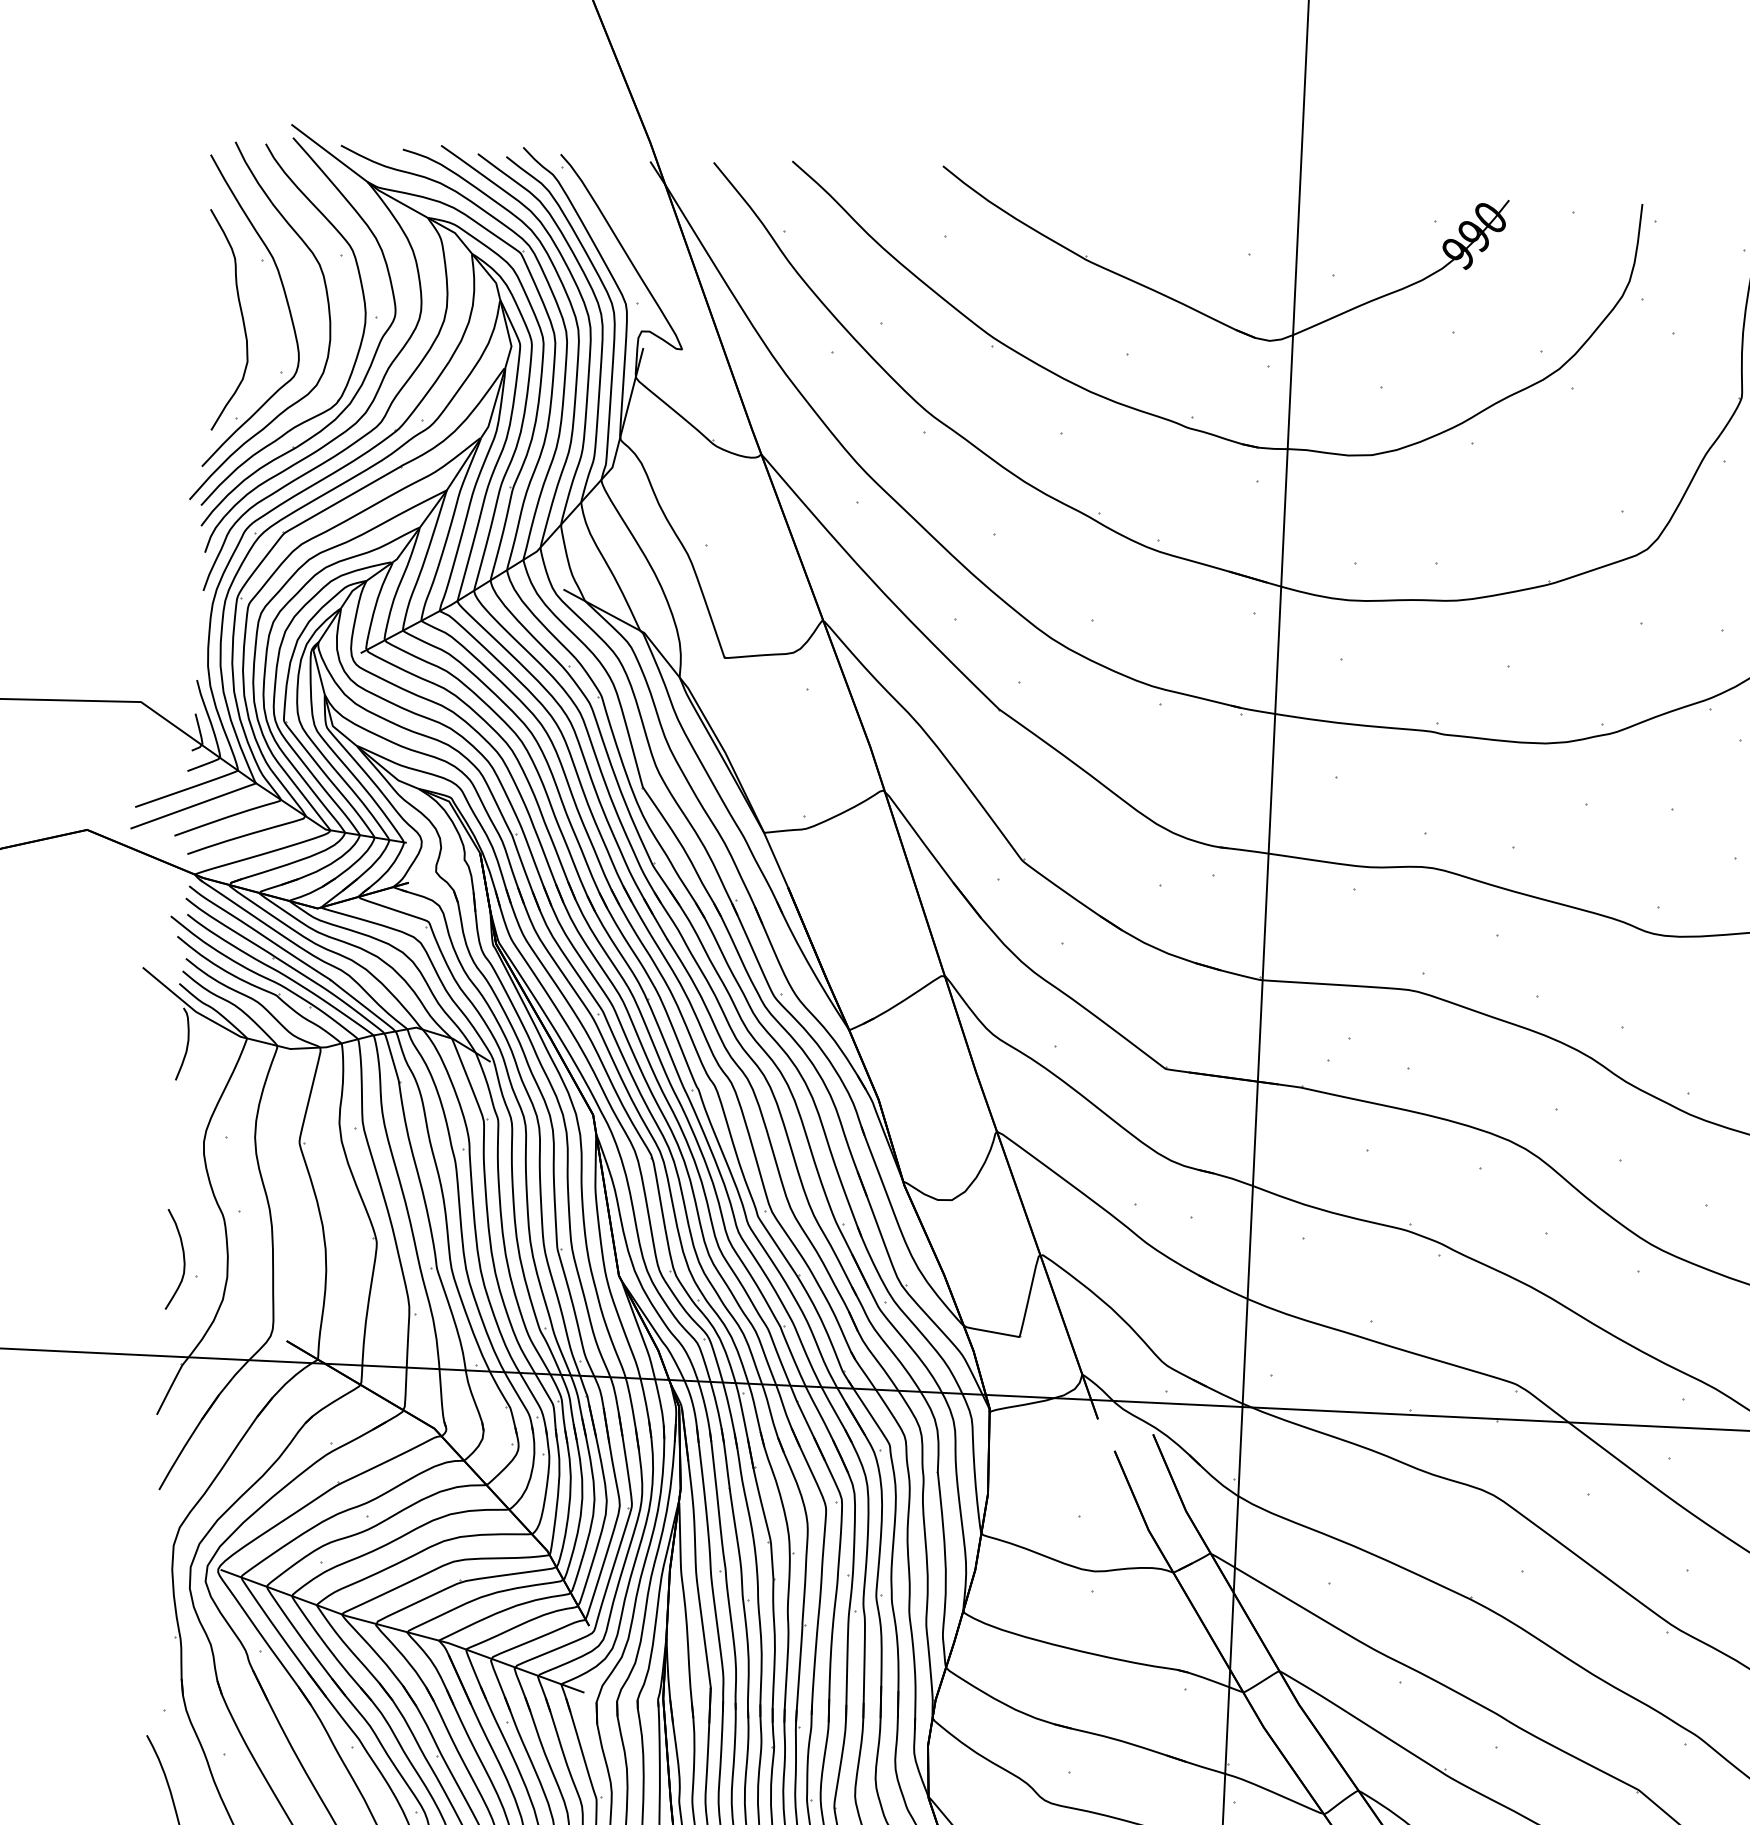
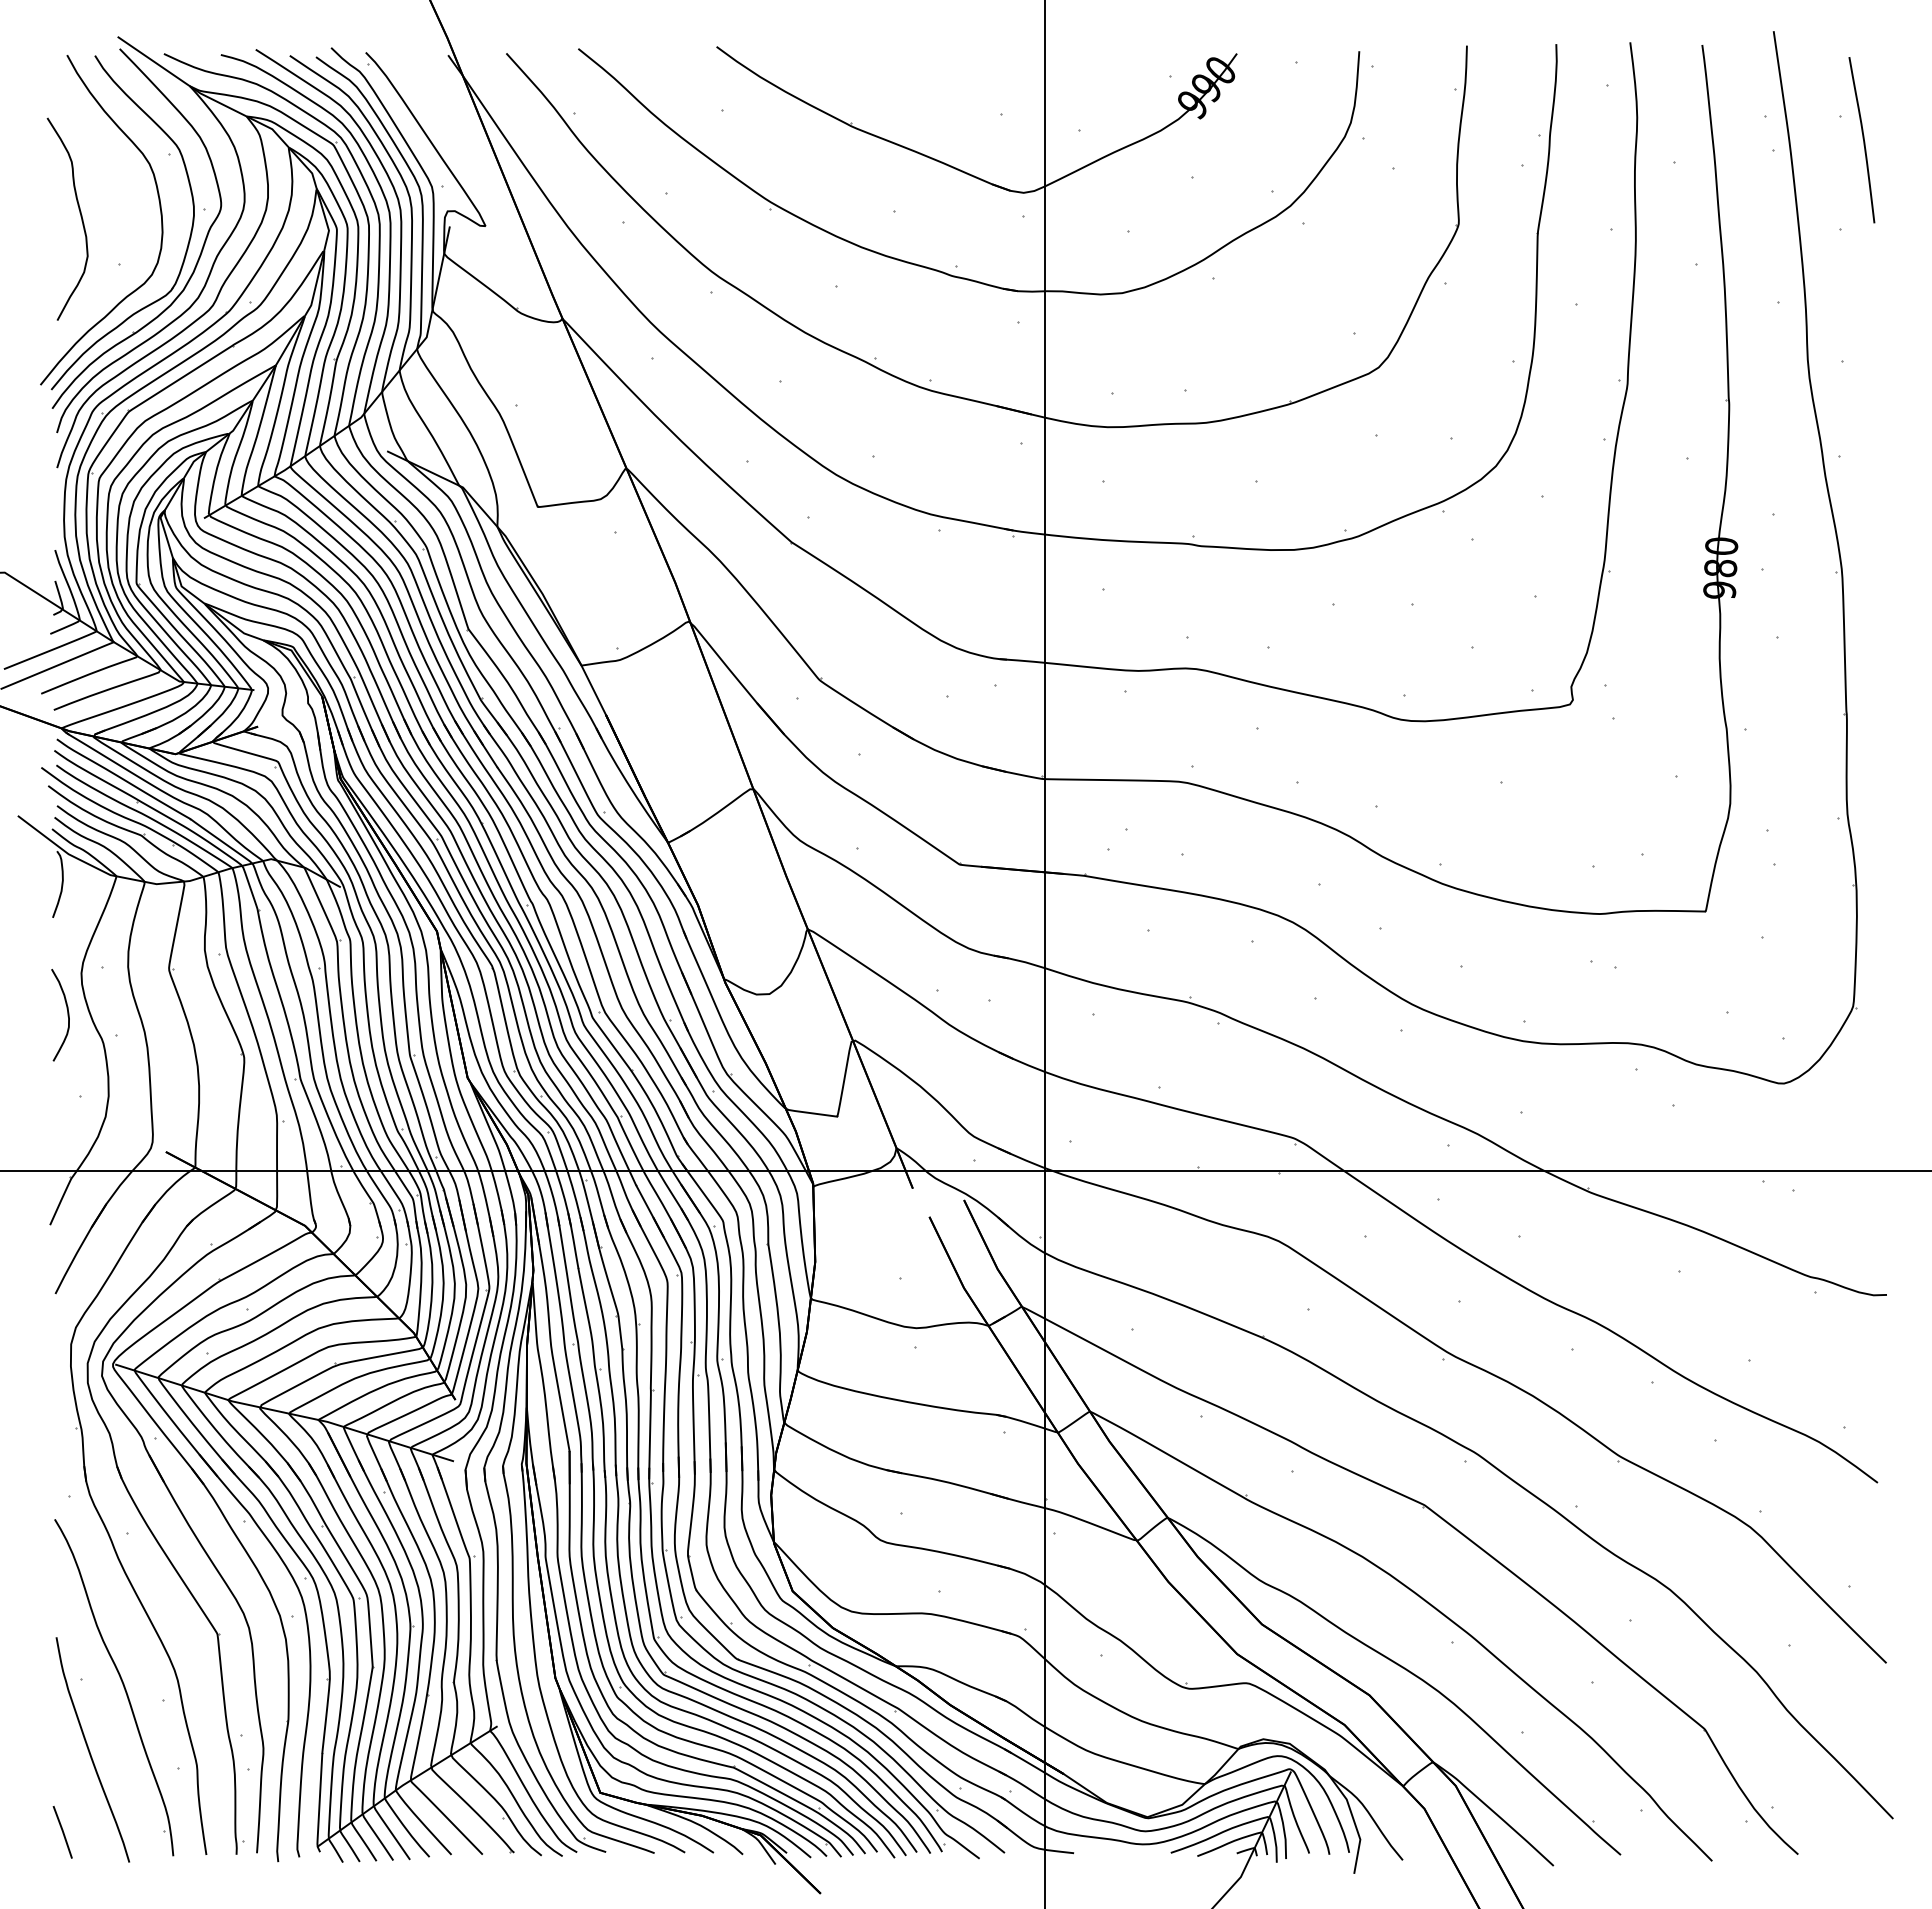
part: (286, 301) -> (120, 199), removed
curve: (183, 1260) -> (67, 1015), moved

